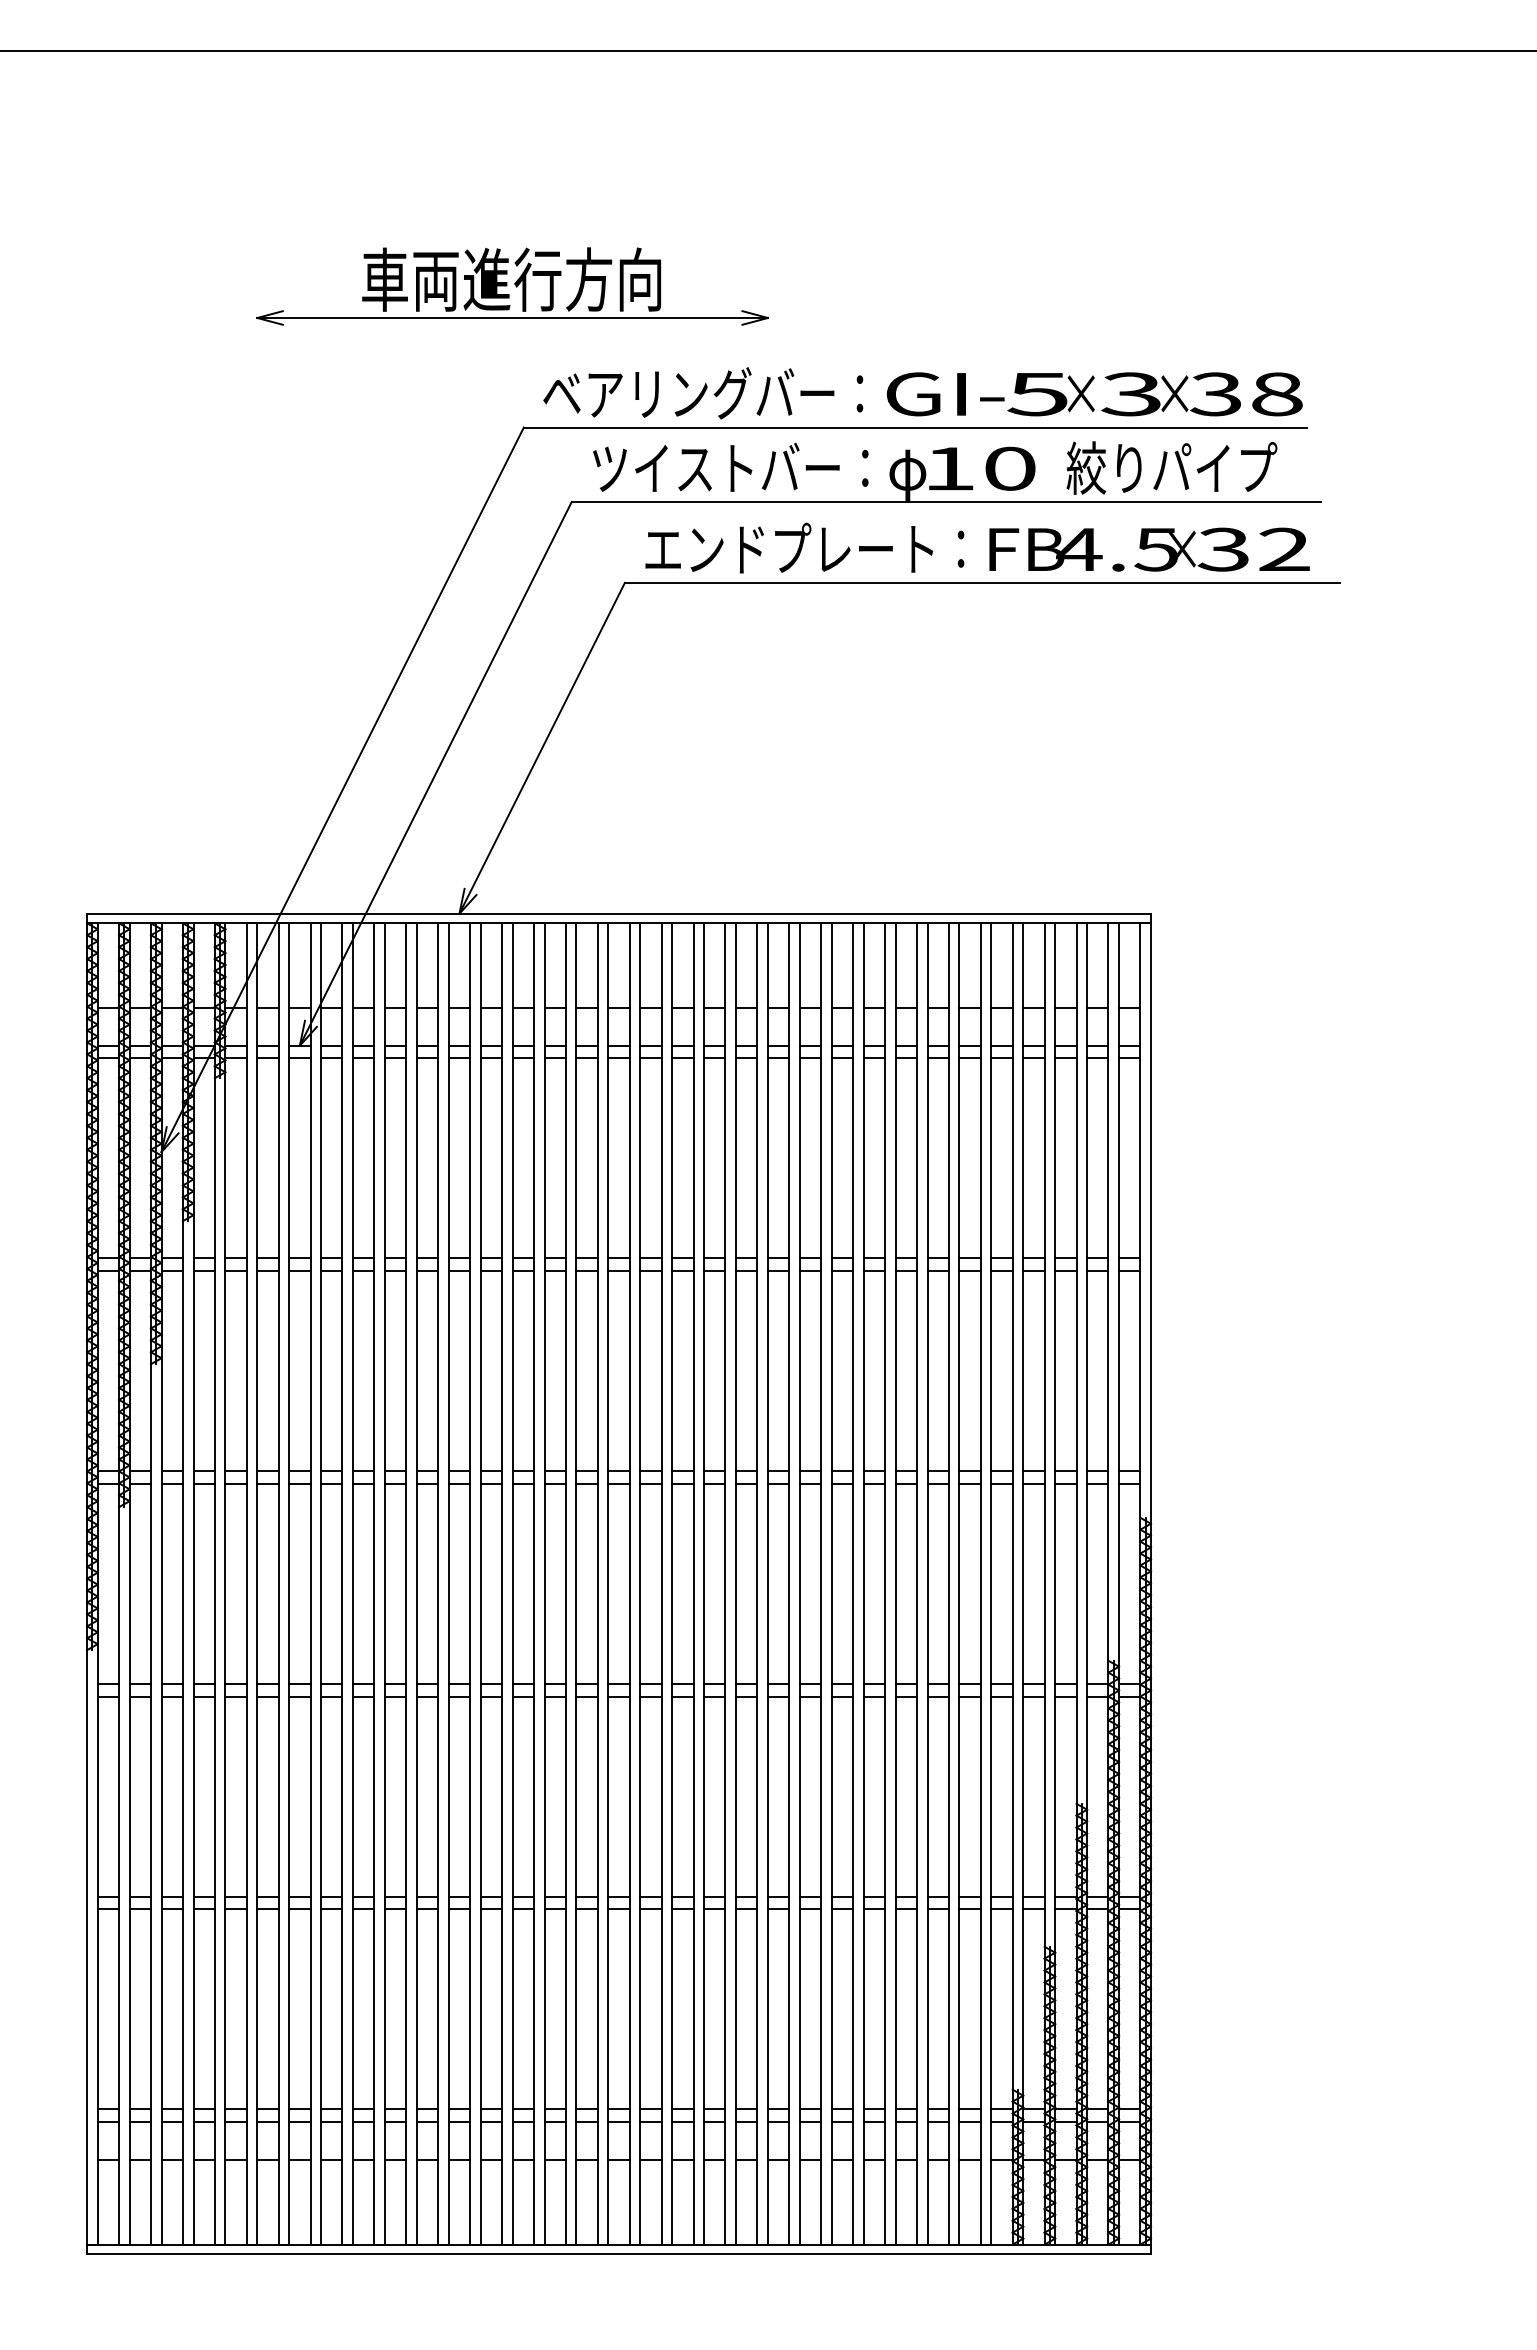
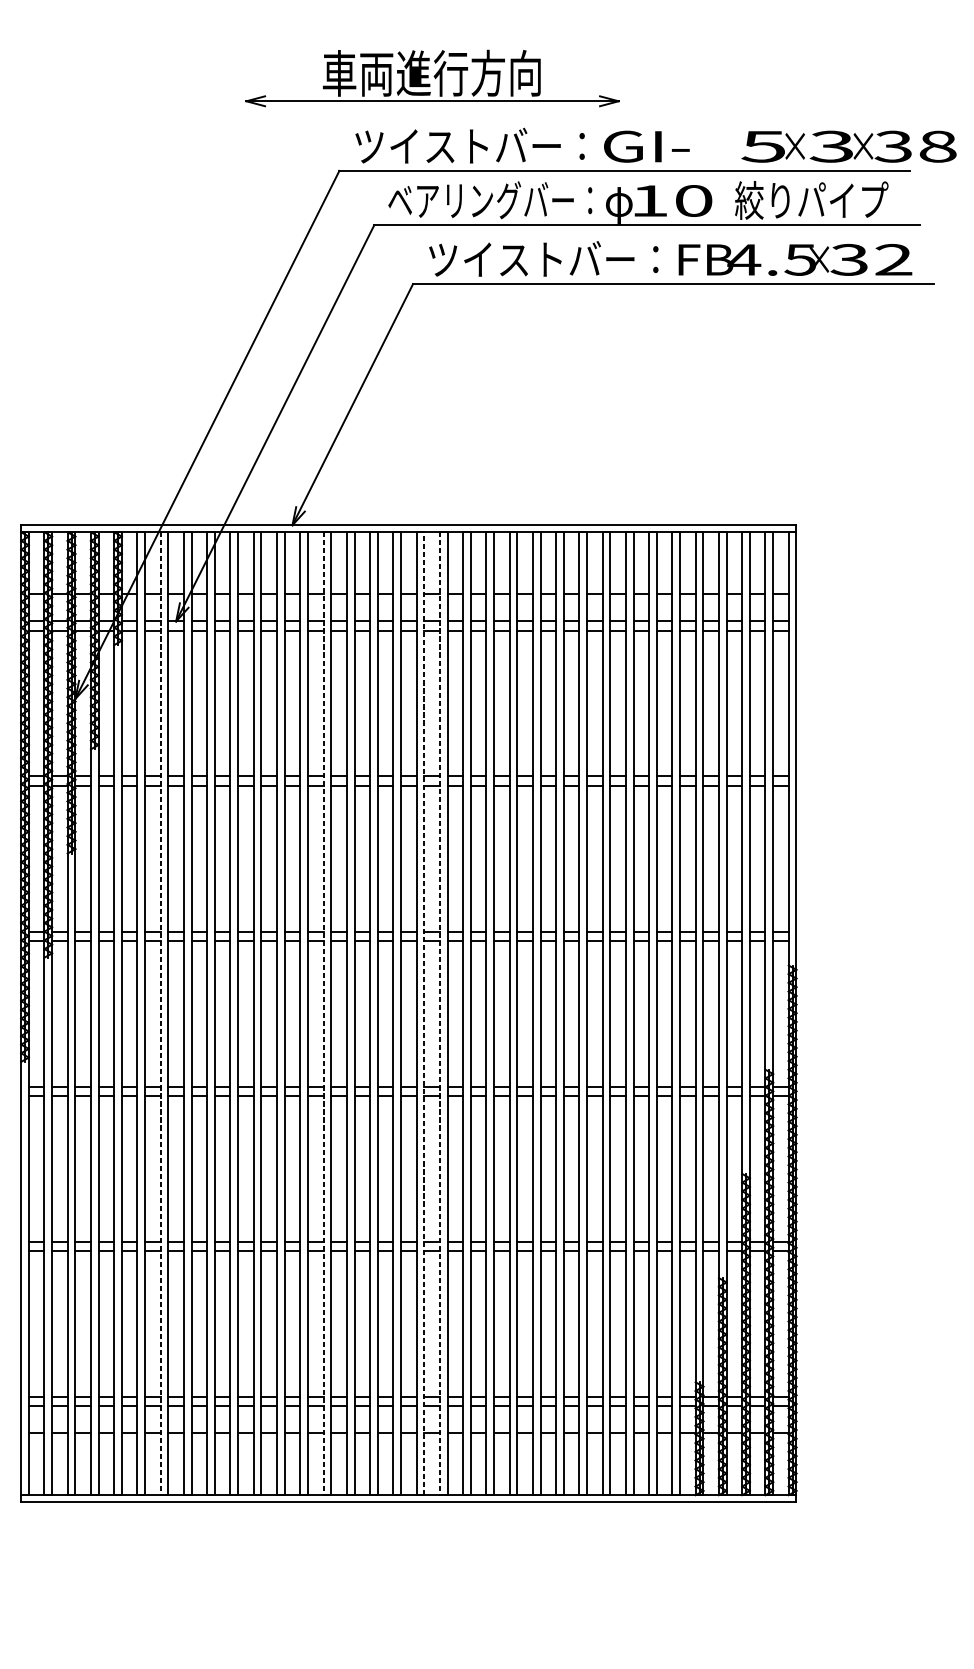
part: (512, 286) -> (432, 78), moved
text: (703, 393) -> (470, 146), ベアリングバー： -> ツイストバー：
text: (1154, 394) -> (848, 146), moved
text: (730, 467) -> (490, 200), ツイストバー： -> ベアリングバー：
text: (804, 547) -> (543, 258), エンドプレート： -> ツイストバー：
line: (278, 1583) -> (160, 1013), solid -> dashed
line: (502, 1583) -> (323, 1013), solid -> dashed
line: (640, 1583) -> (424, 1013), solid -> dashed
line: (661, 1583) -> (439, 1013), solid -> dashed

